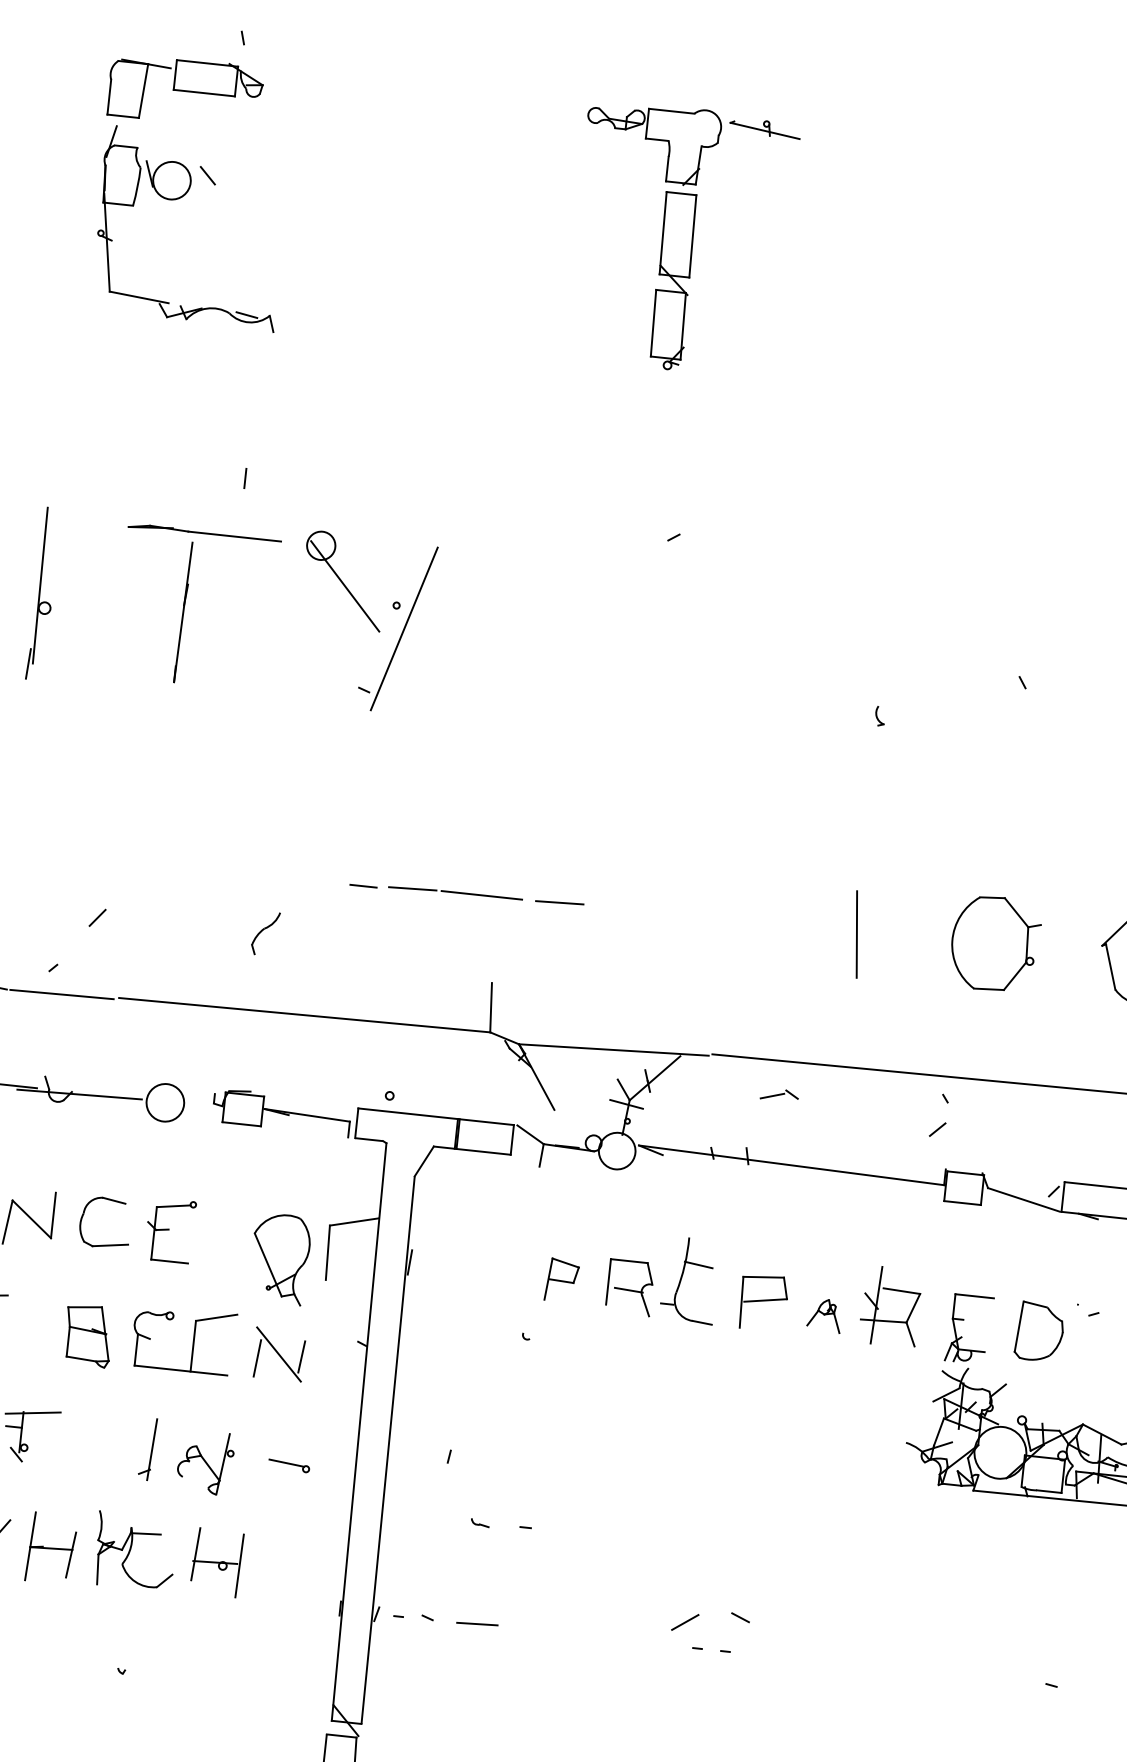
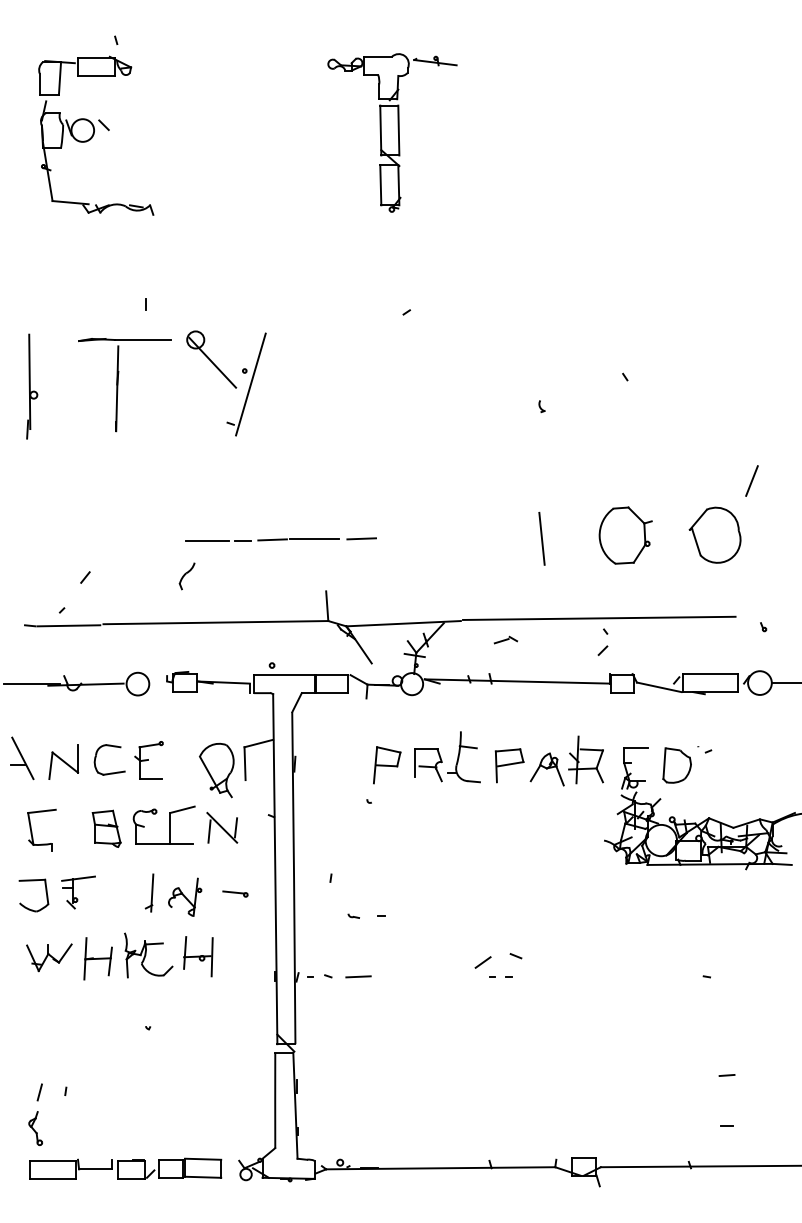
line: (305, 879) -> (207, 541), added
part: (562, 1280) -> (387, 765), size x1.43
part: (823, 1315) -> (546, 769), size x1.67

